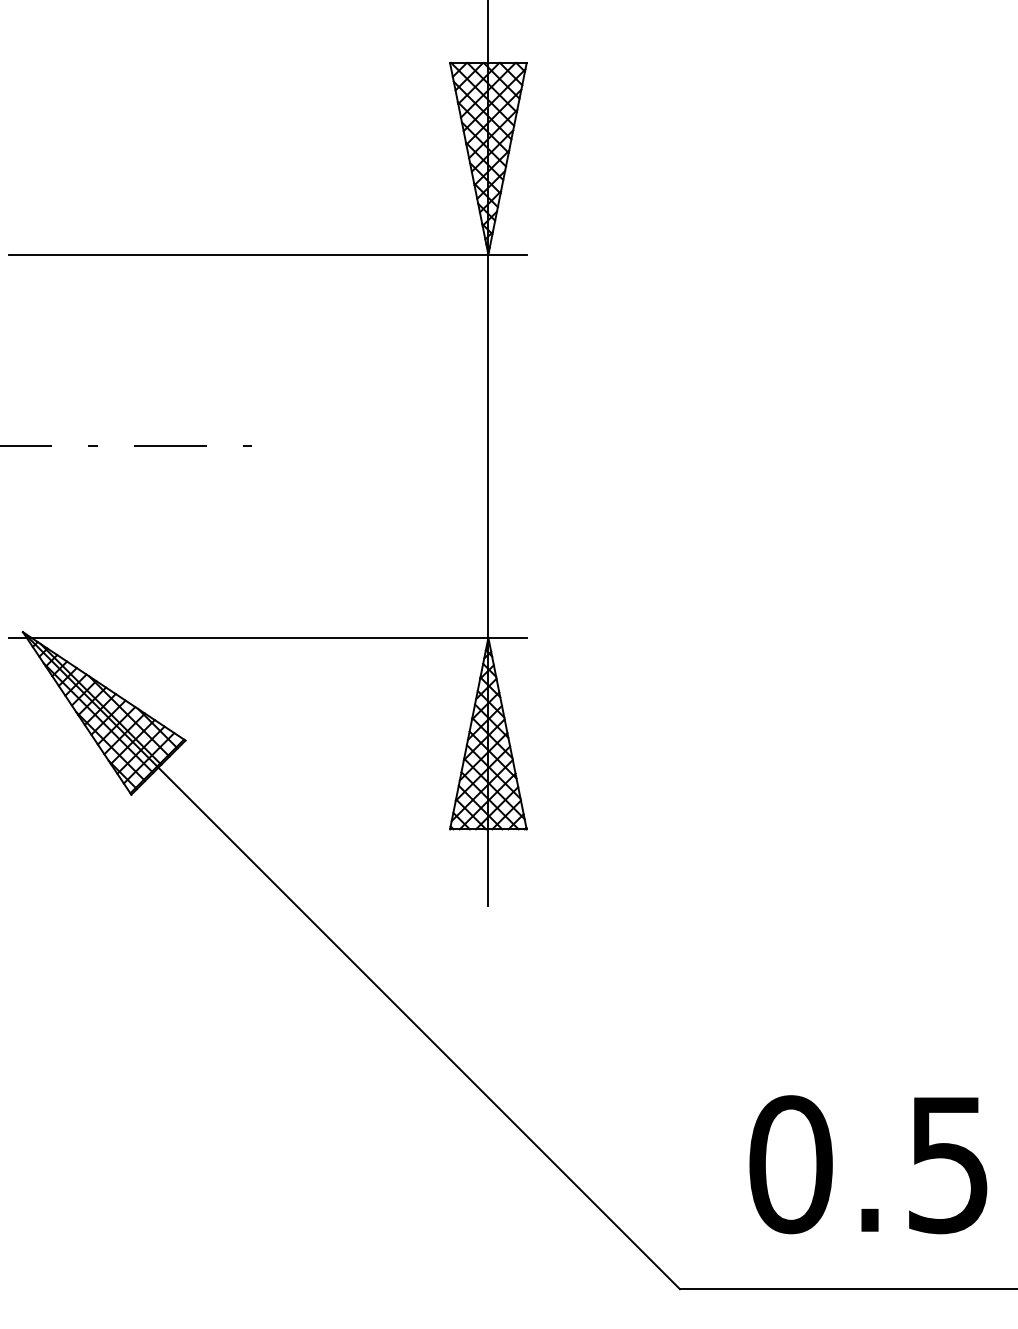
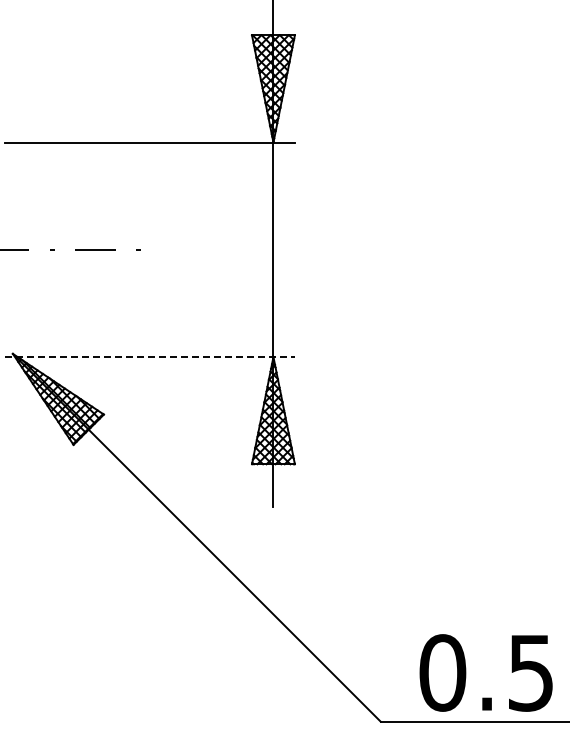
line: (268, 638) -> (150, 357), solid -> dashed
text: (867, 1163) -> (485, 672), moved

